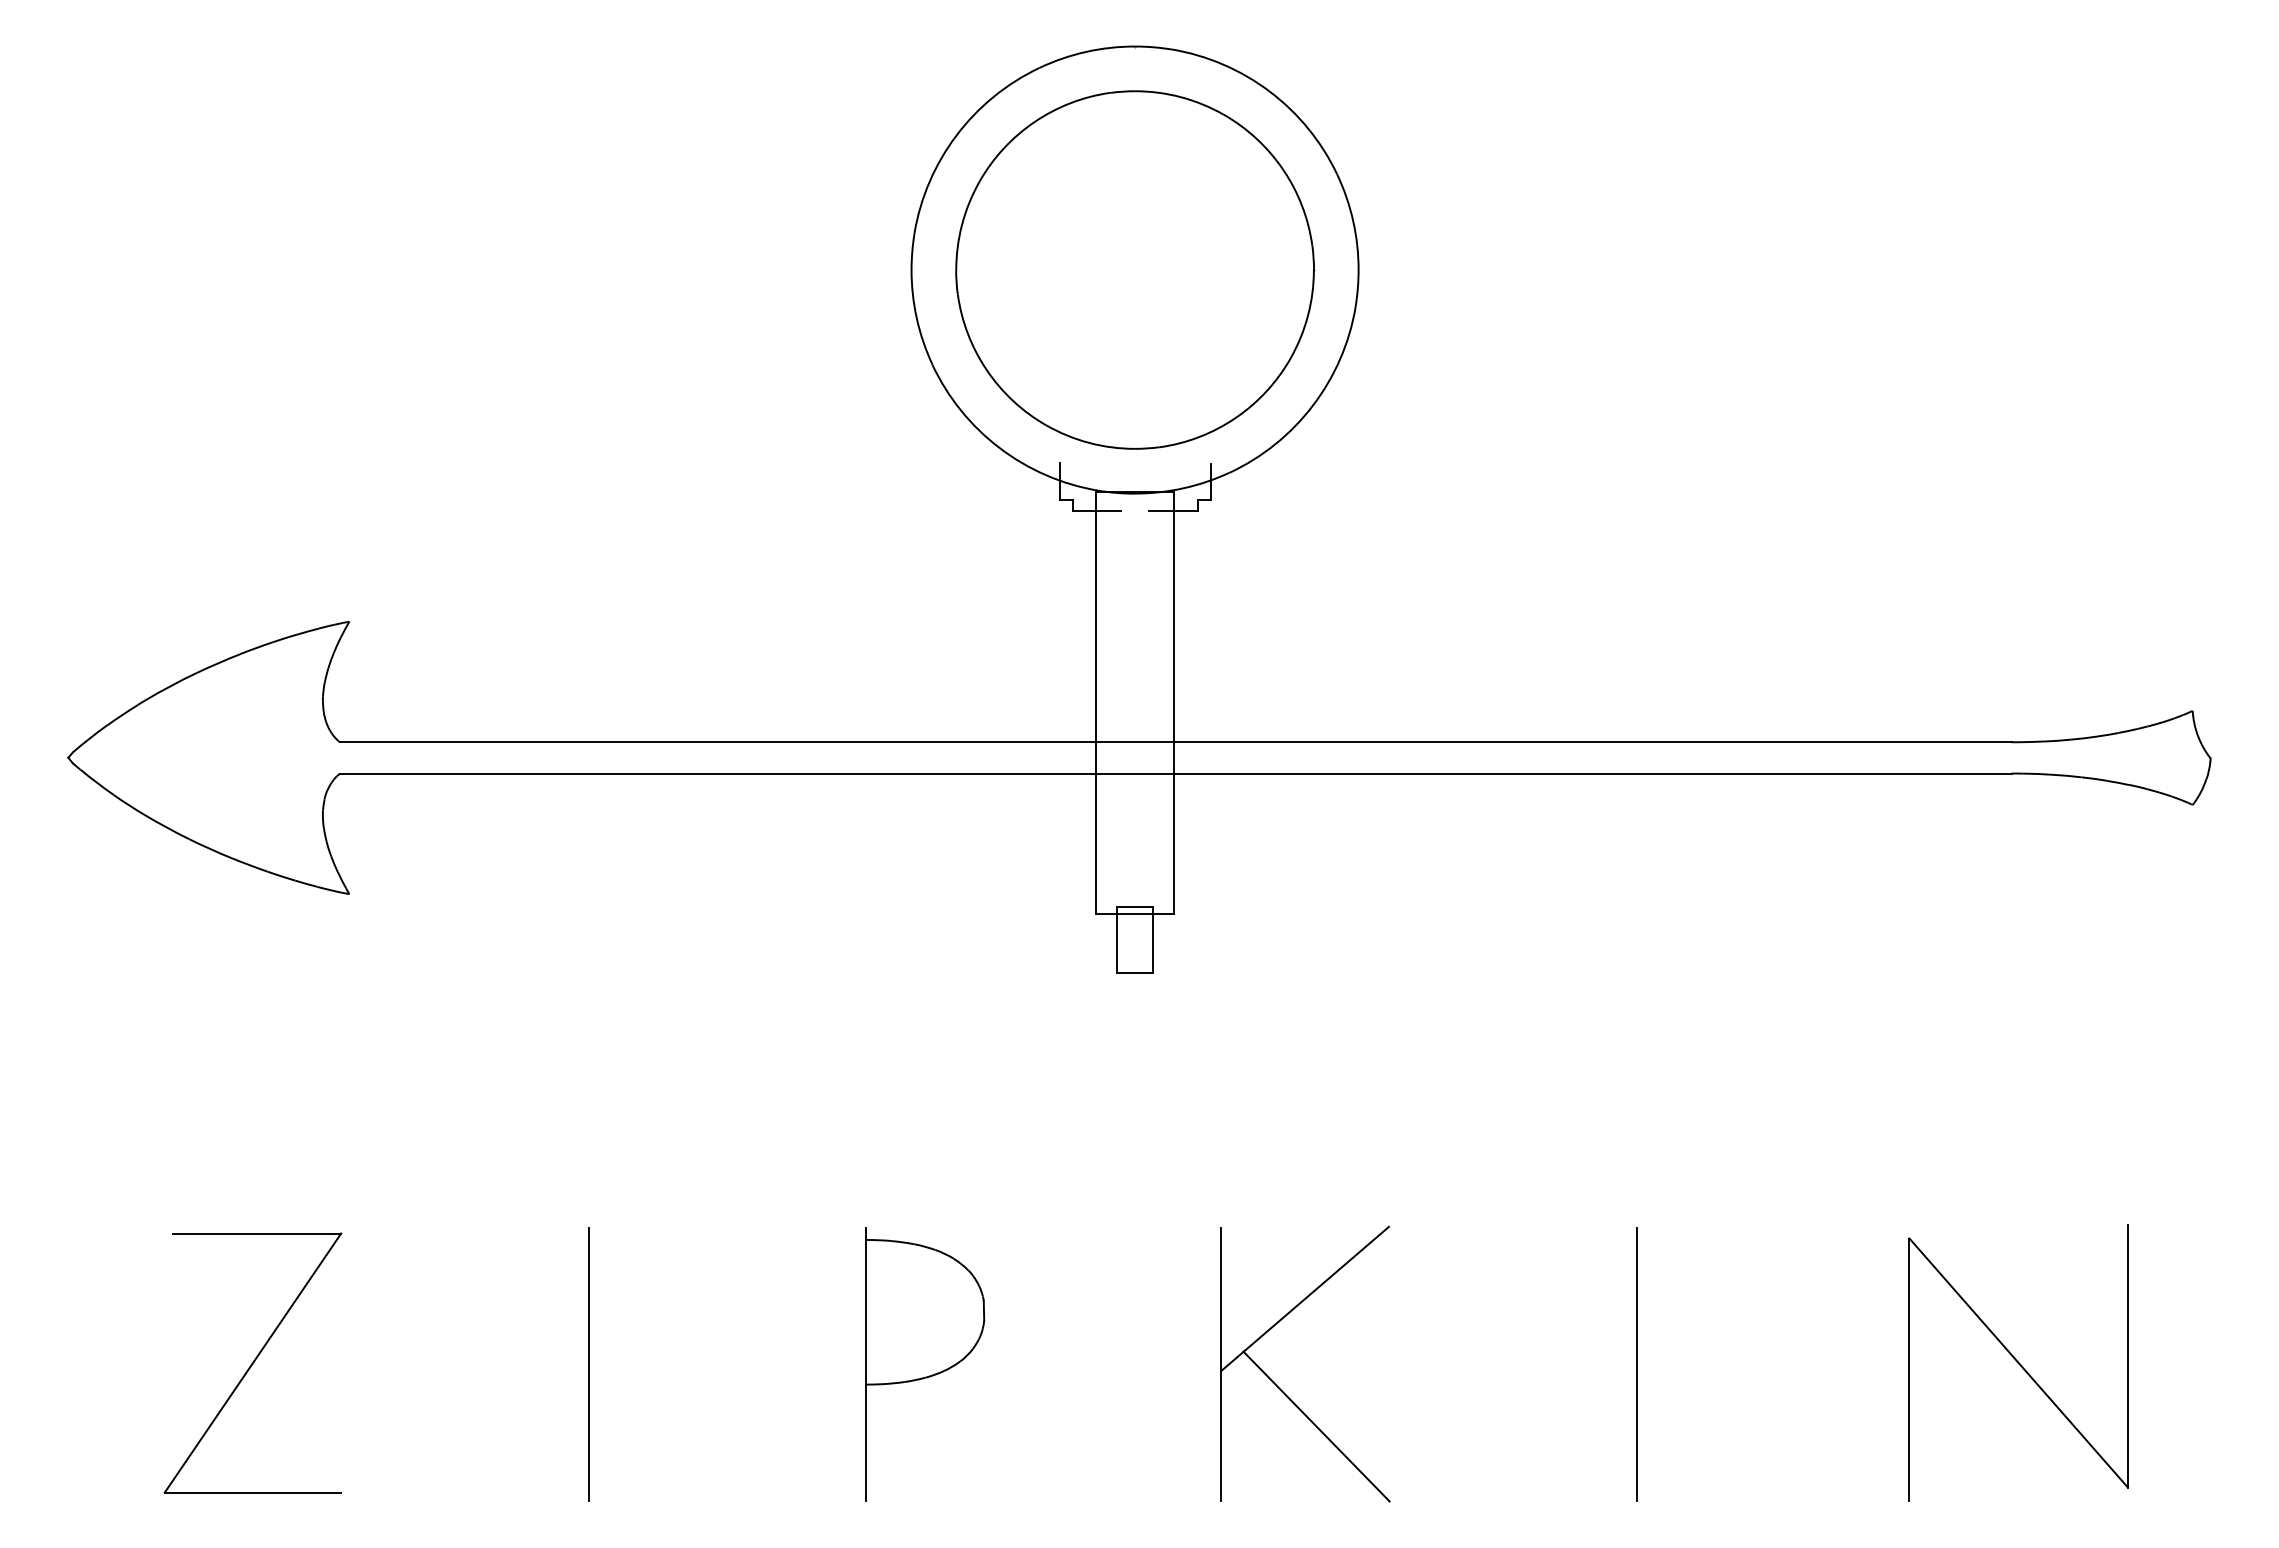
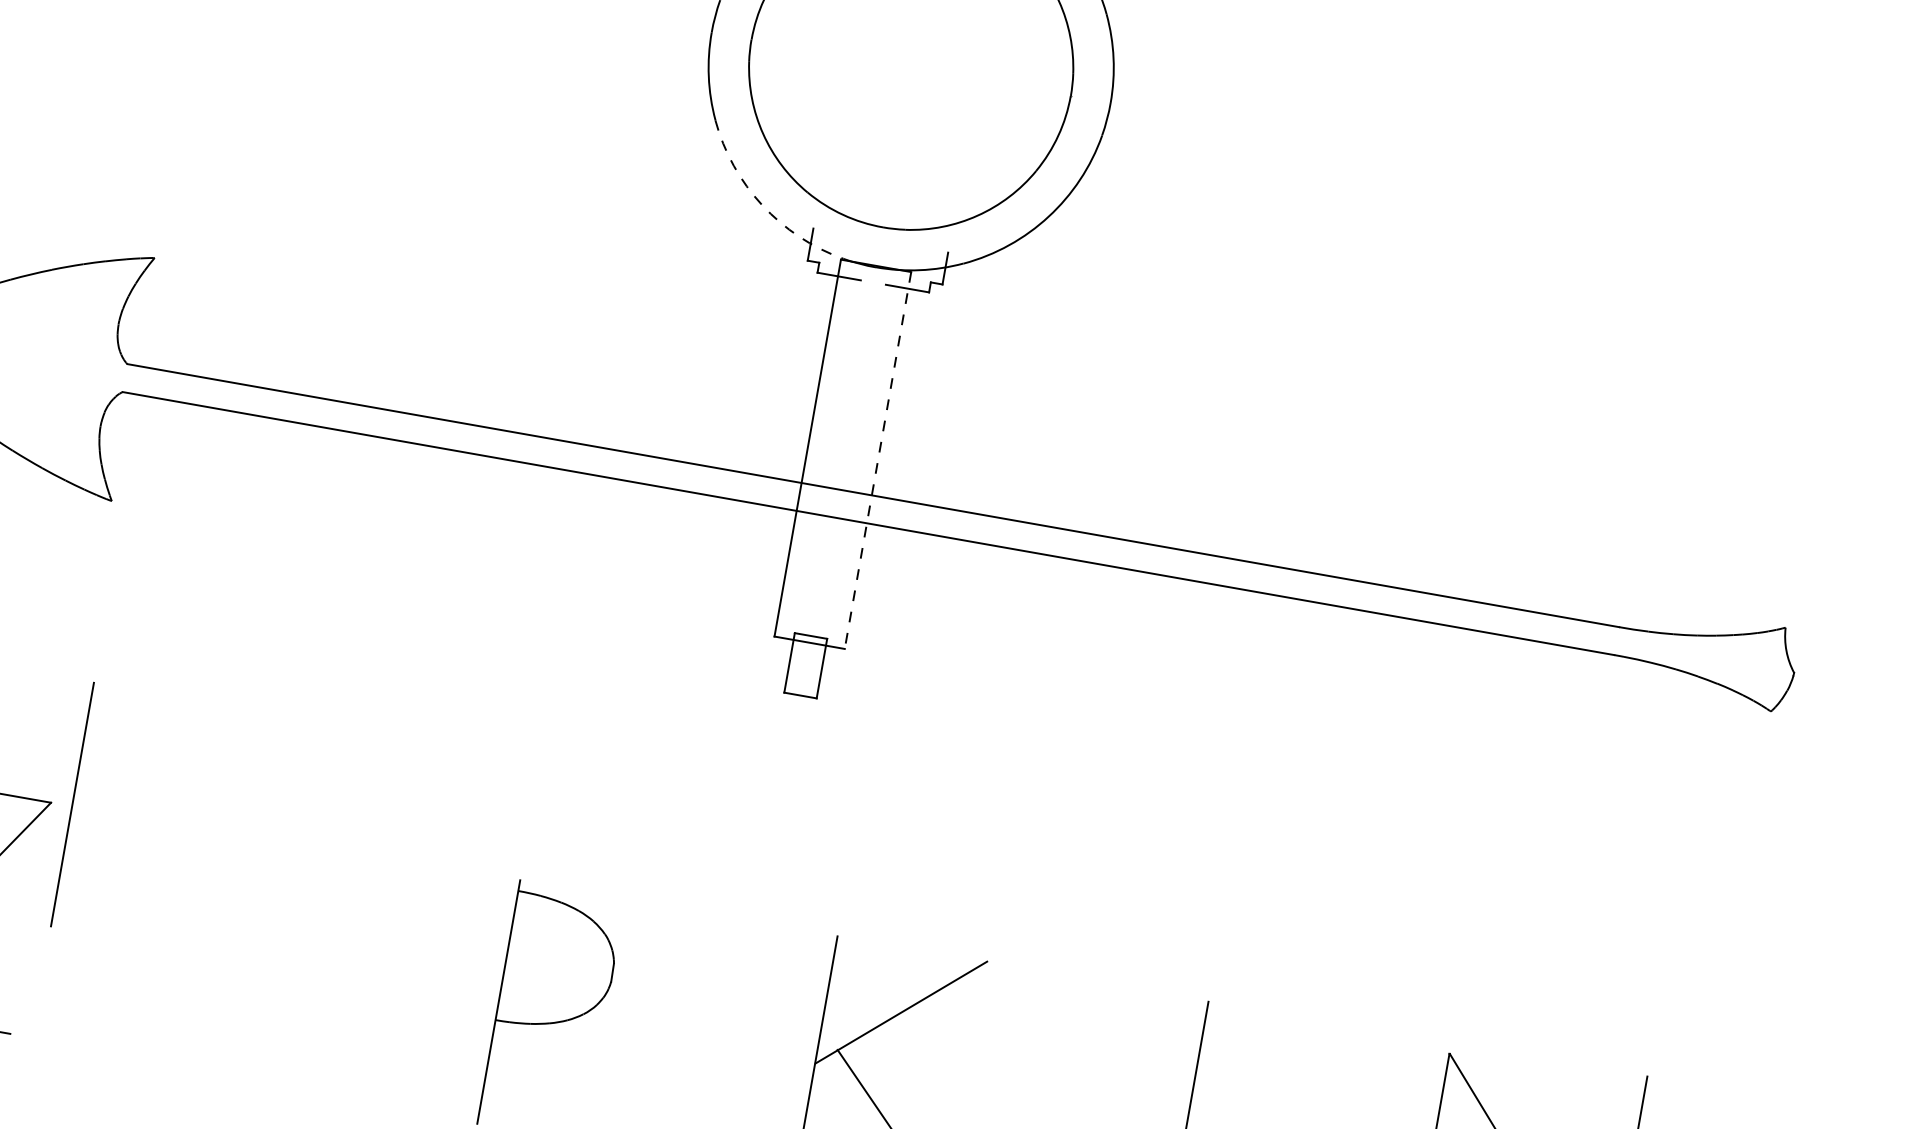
arc: (999, 448) -> (762, 205), solid -> dashed
line: (1174, 703) -> (878, 460), solid -> dashed
line: (588, 1364) -> (72, 804), moved

